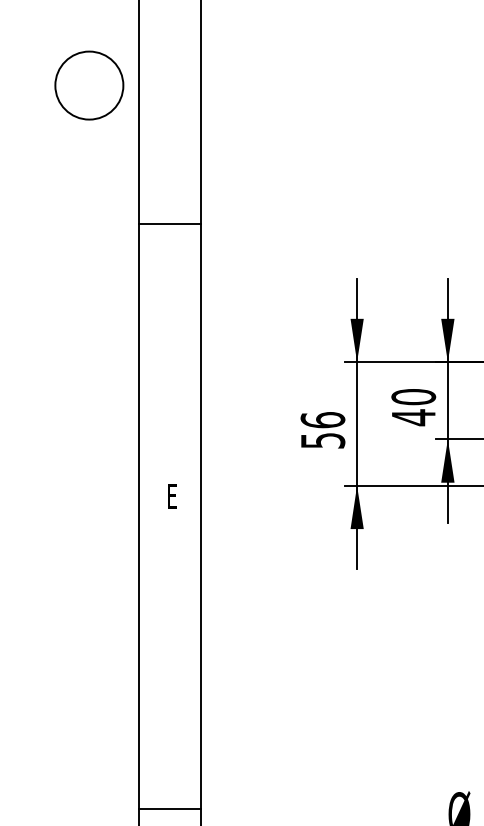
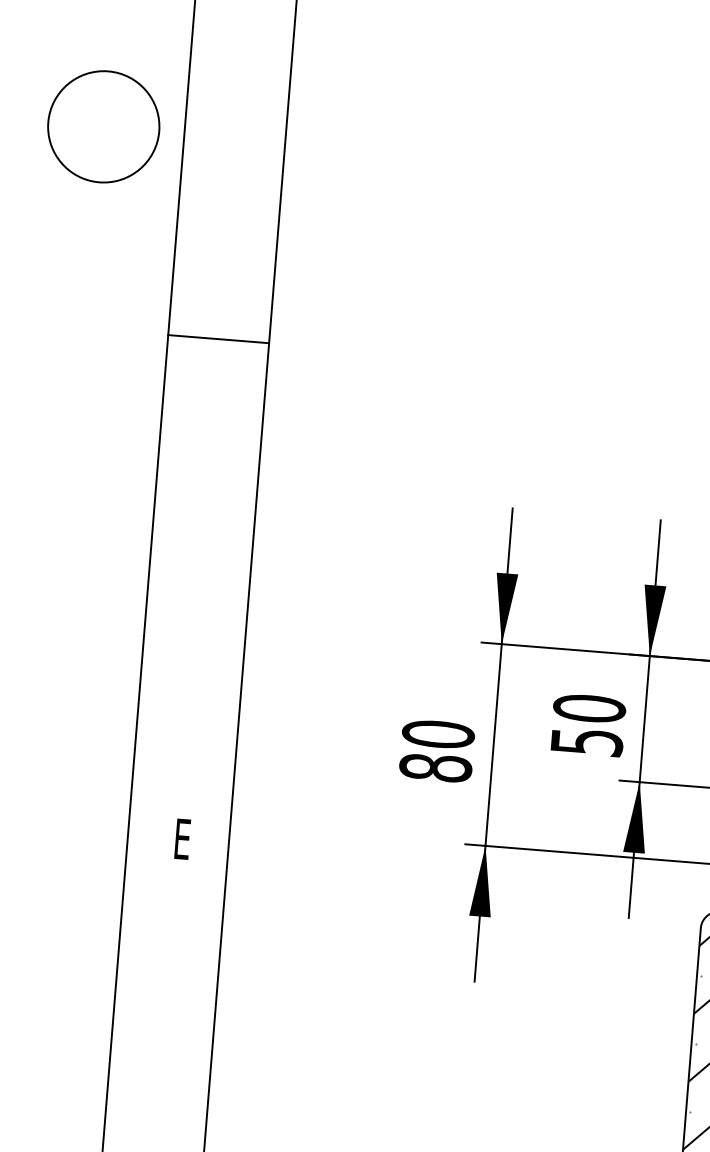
circle: (89, 85) -> (103, 126), moved
line: (169, 224) -> (218, 339), moved
text: (414, 417) -> (588, 742), 40 -> 50
text: (322, 430) -> (436, 751), 56 -> 80

